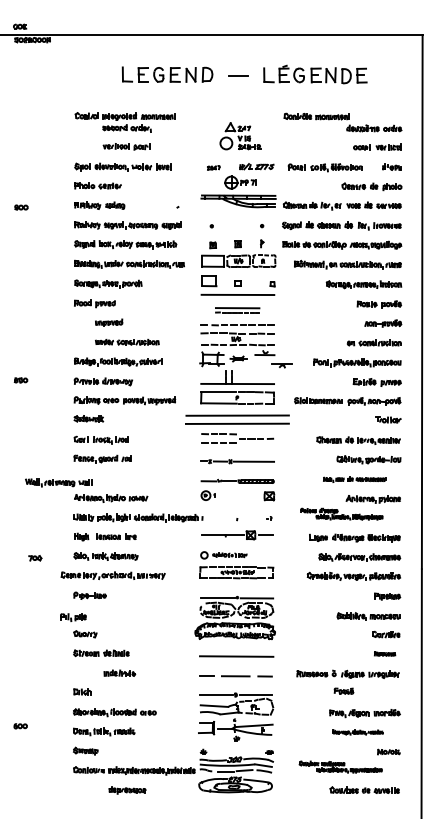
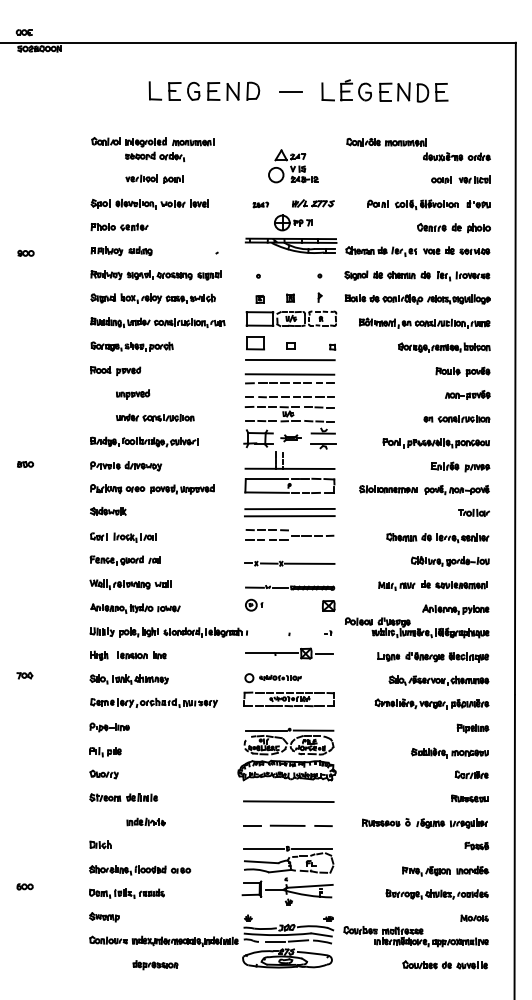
part: (324, 167) -> (412, 204), moved
part: (237, 310) -> (289, 378), size x1.67
part: (282, 365) -> (323, 446), moved
part: (237, 419) -> (289, 512), size x0.71
part: (354, 479) -> (432, 585), size x1.43
part: (58, 482) -> (130, 584), moved
part: (342, 513) -> (417, 627), size x1.43
part: (34, 558) -> (24, 675), moved
part: (112, 575) -> (153, 702), moved
part: (73, 617) -> (105, 752), moved
part: (384, 653) -> (469, 798), size x1.43
part: (343, 690) -> (476, 845), moved
part: (357, 732) -> (436, 894), size x1.67
part: (340, 766) -> (415, 936), size x1.43

